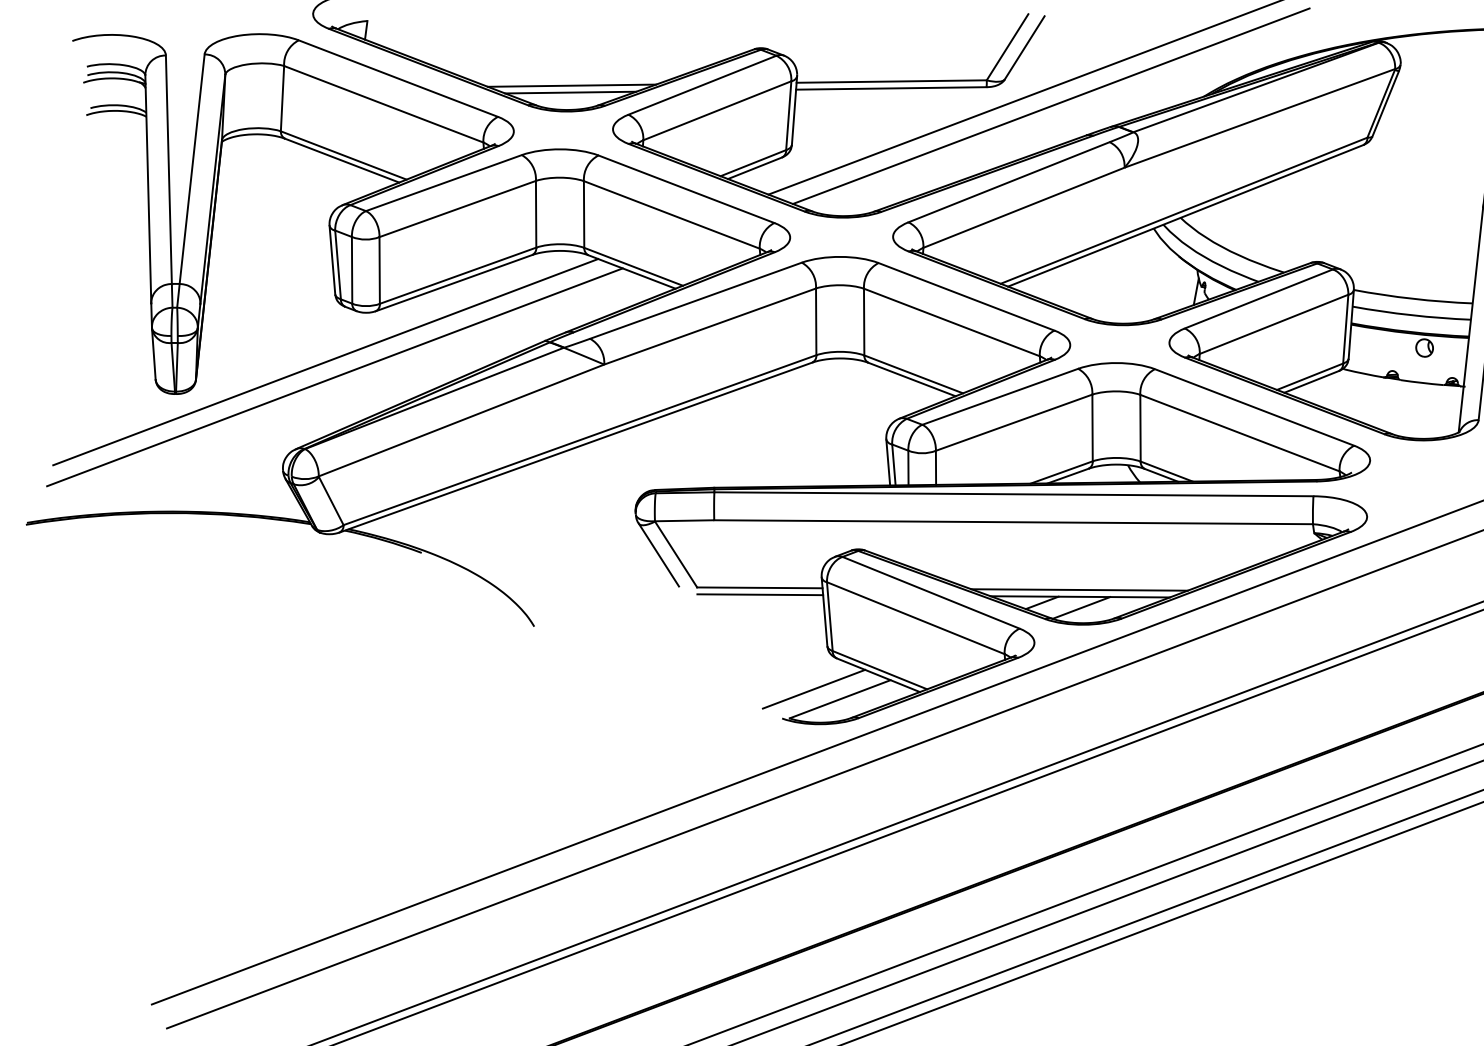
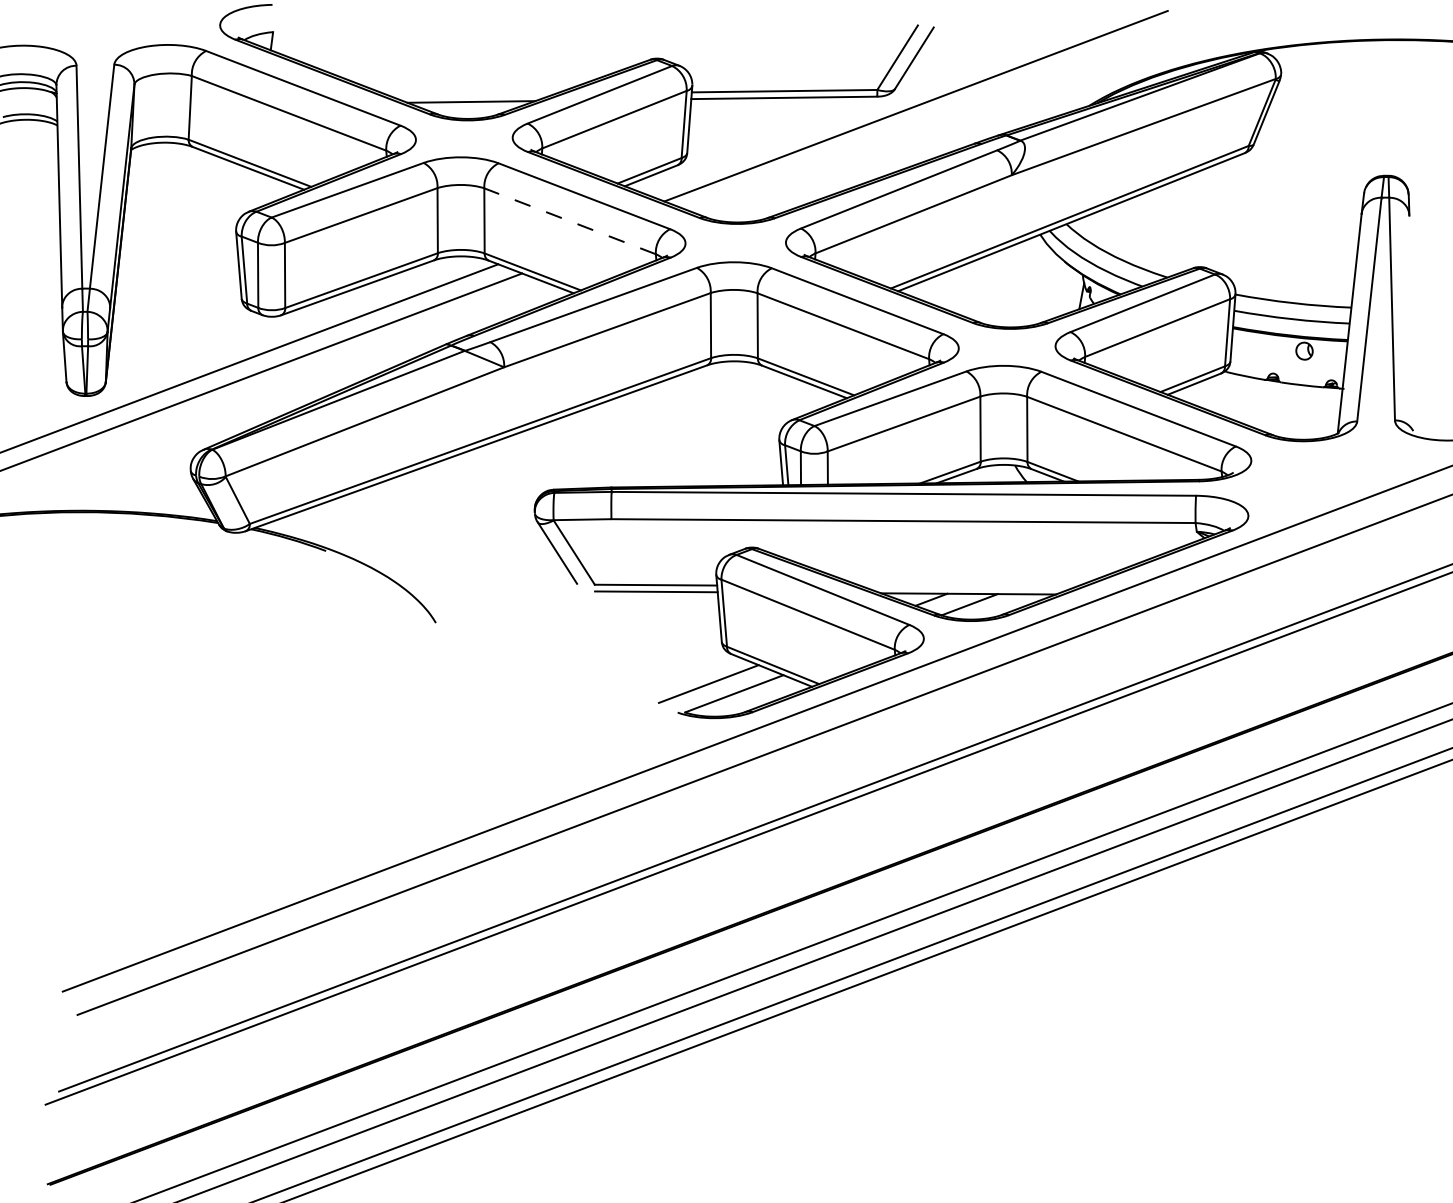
line: (571, 85) -> (472, 95), removed
line: (1051, 105) -> (940, 114), removed
line: (672, 215) -> (570, 221), solid -> dashed
line: (1079, 589) -> (967, 586), removed

